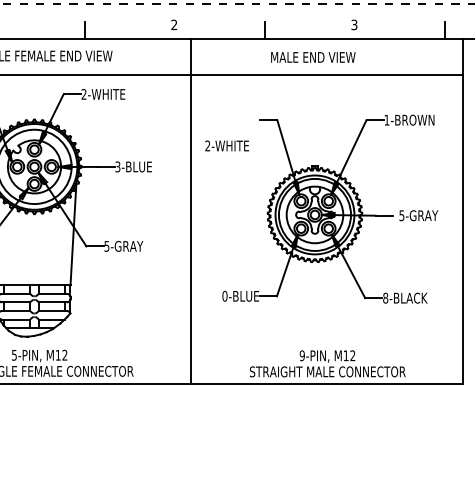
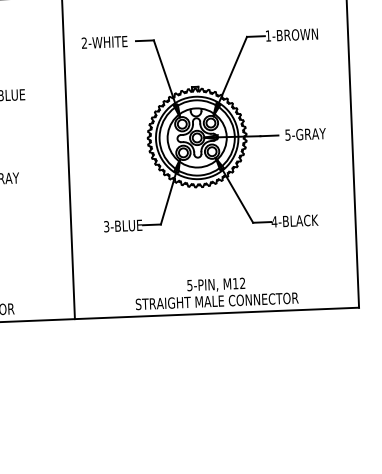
text: (226, 145) -> (103, 41), moved
text: (224, 296) -> (106, 226), 0-BLUE -> 3-BLUE
text: (385, 297) -> (274, 221), 8-BLACK -> 4-BLACK
text: (301, 355) -> (189, 285), 9-PIN, -> 5-PIN,

